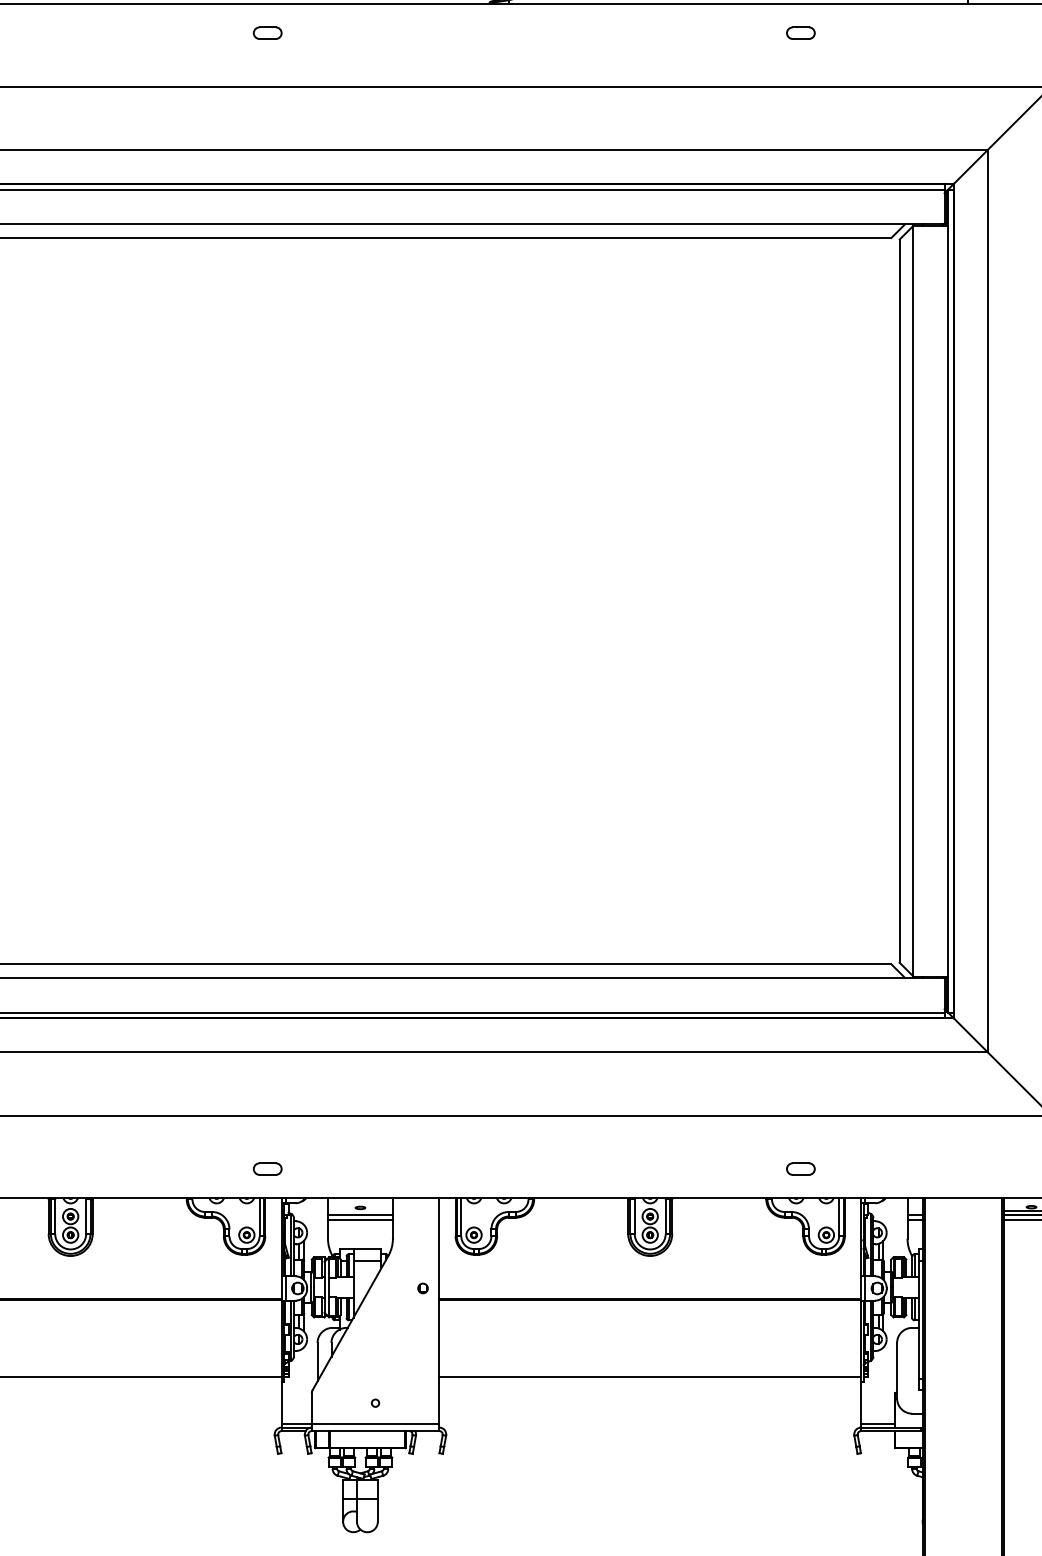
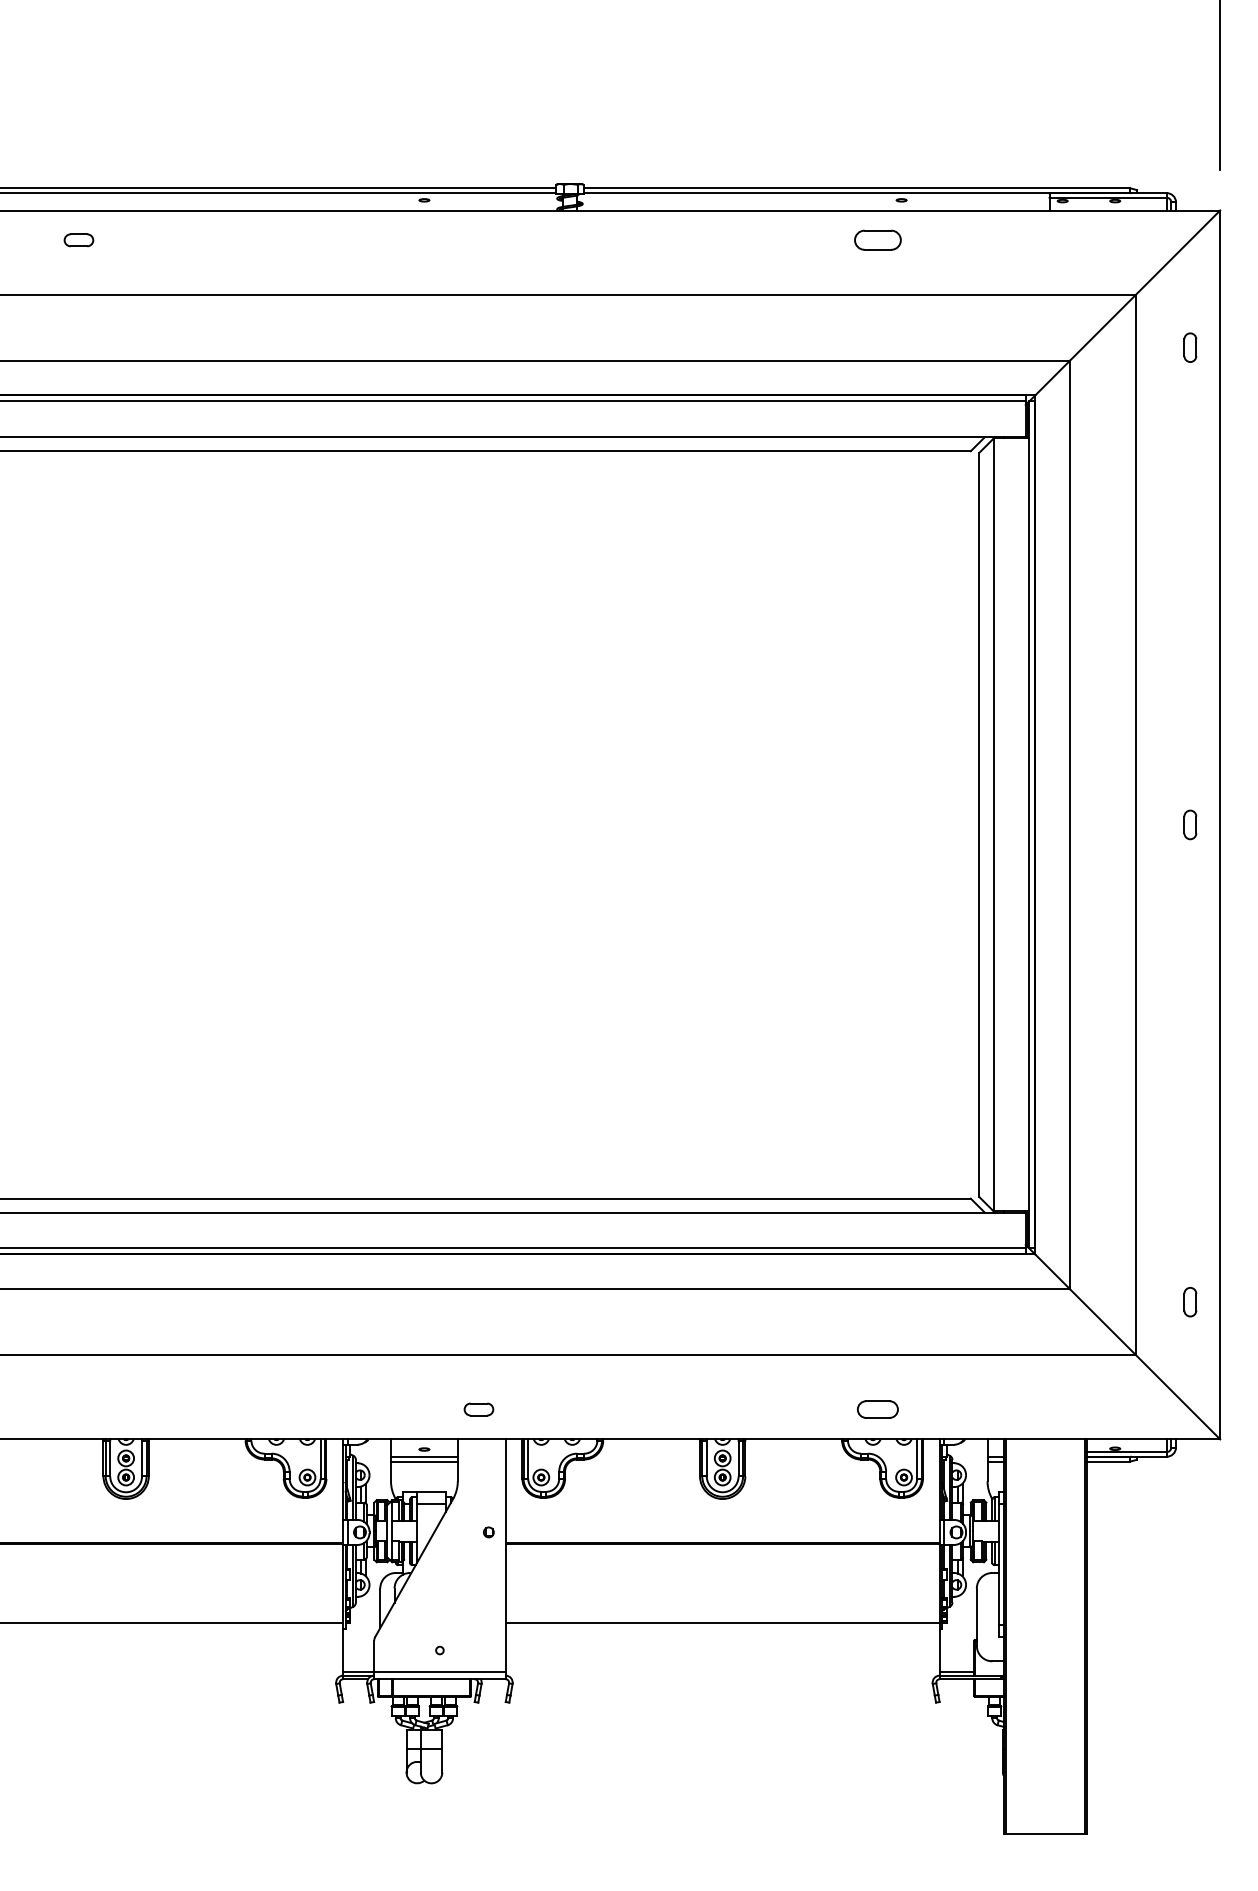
part: (267, 33) -> (78, 240), moved
part: (800, 33) -> (877, 240), size x1.6
part: (267, 1169) -> (478, 1409), moved
part: (800, 1169) -> (877, 1409), size x1.4

